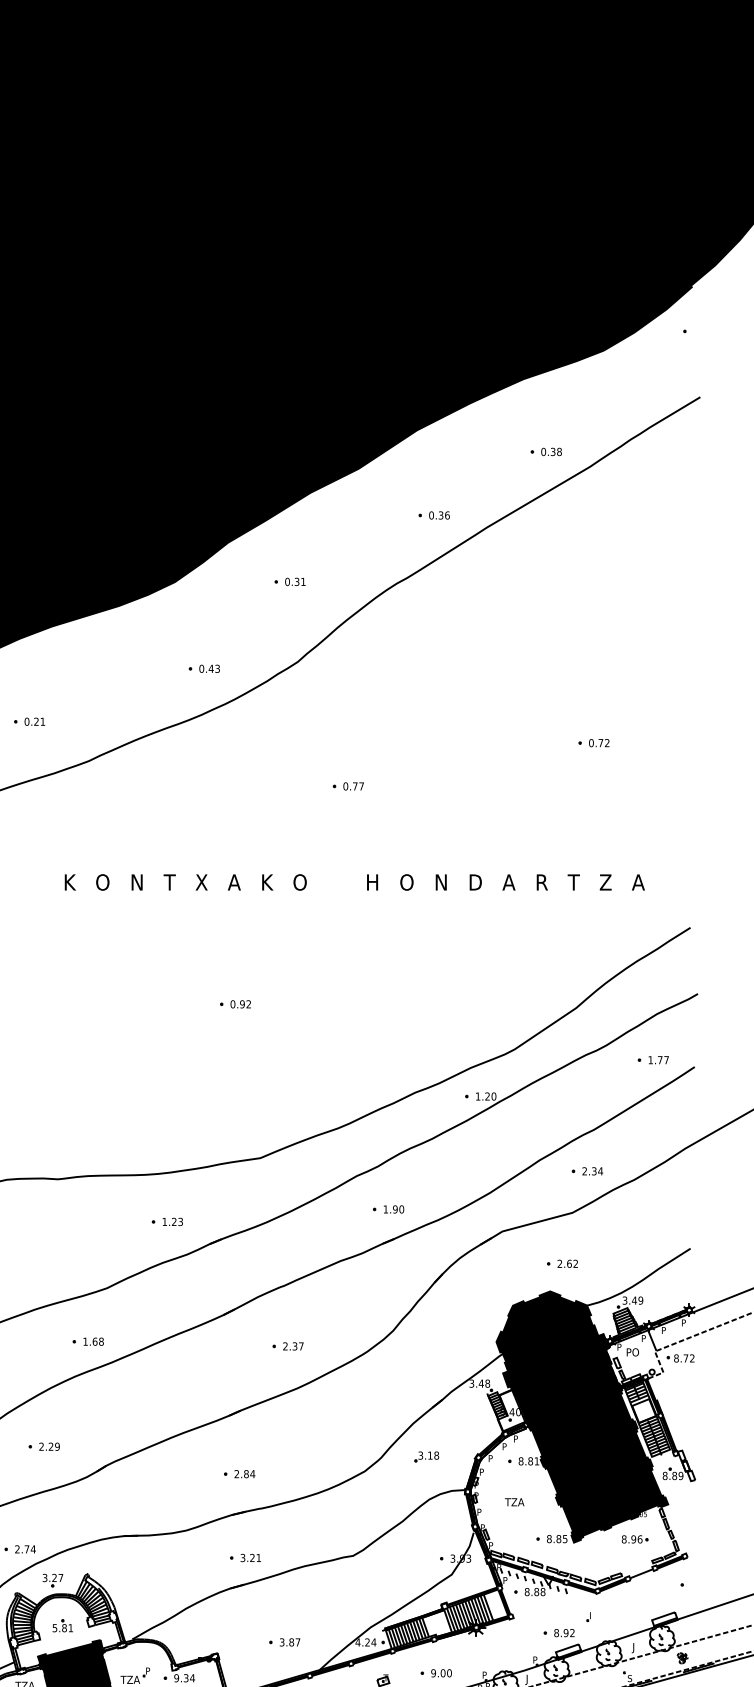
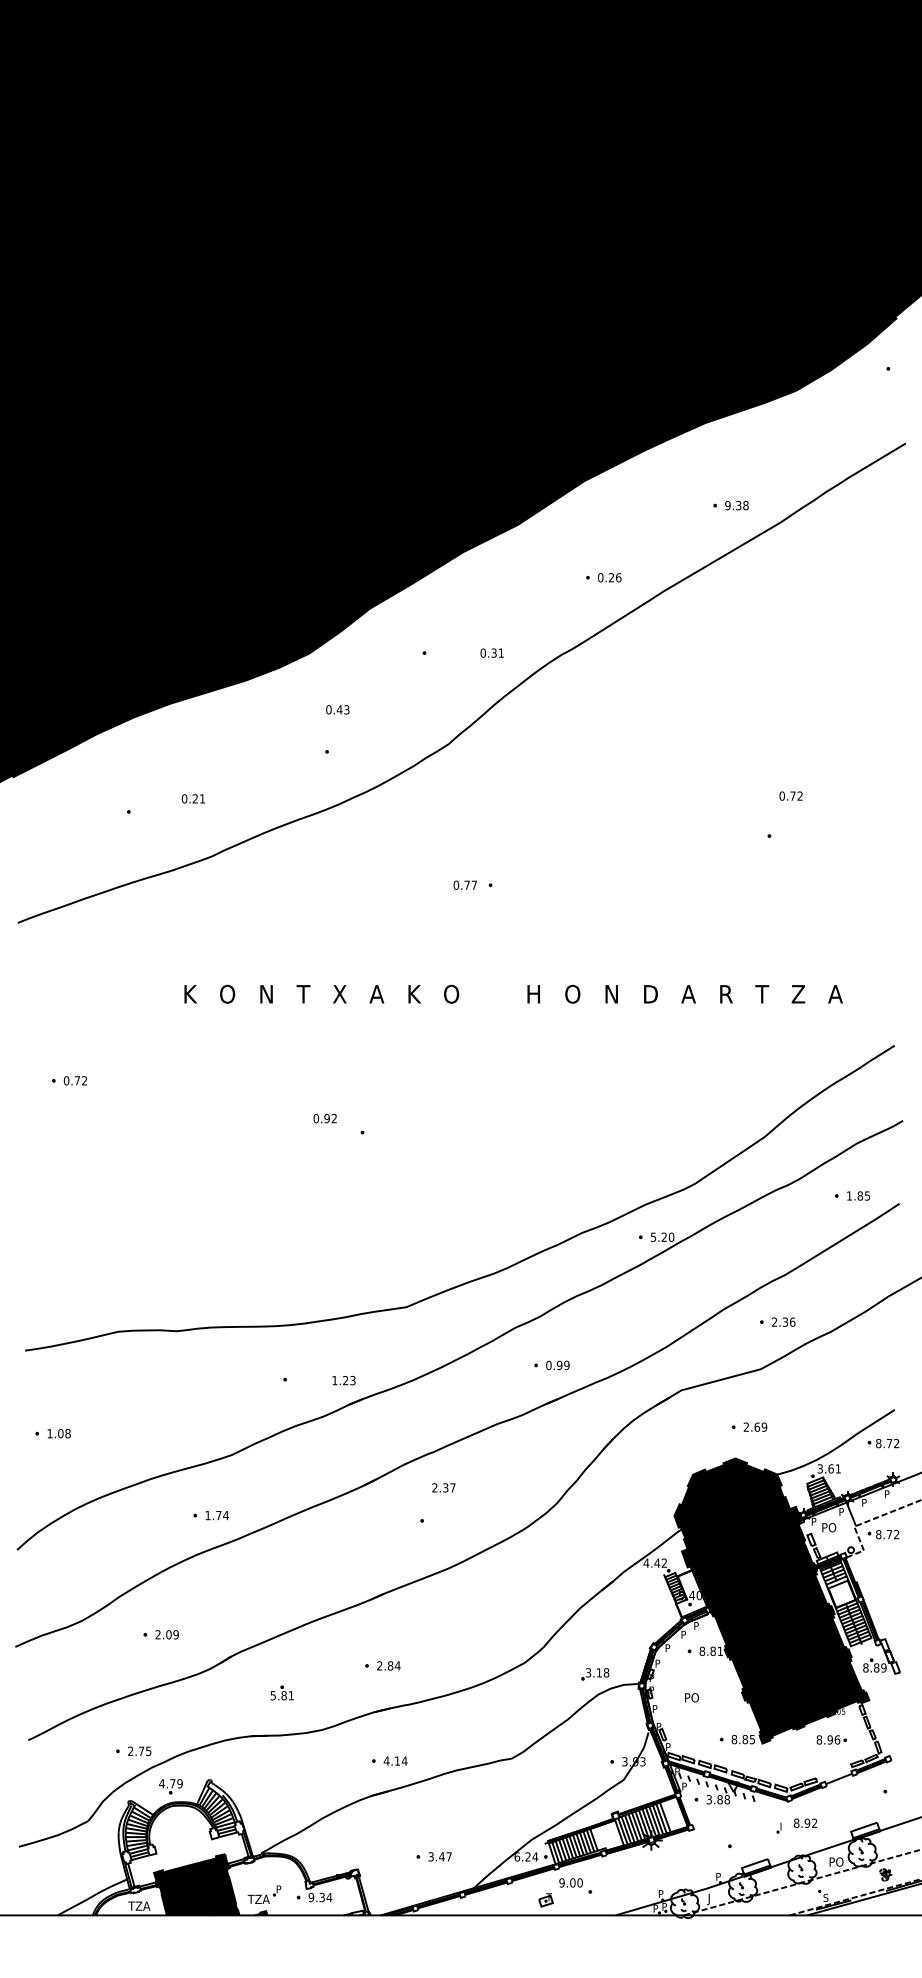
text: (543, 451) -> (727, 505), 0.38 -> 9.38
text: (441, 516) -> (611, 578), 0.36 -> 0.26
text: (294, 581) -> (491, 652), moved
text: (209, 668) -> (337, 709), moved
text: (34, 721) -> (192, 798), moved
text: (598, 742) -> (790, 795), moved
text: (352, 785) -> (464, 884), moved
text: (240, 1004) -> (324, 1118), moved
text: (663, 1059) -> (863, 1195), 1.77 -> 1.85
text: (478, 1095) -> (653, 1236), 1.20 -> 5.20
text: (600, 1170) -> (792, 1321), 2.34 -> 2.36
text: (393, 1209) -> (557, 1365), 1.90 -> 0.99
text: (172, 1221) -> (343, 1380), moved
text: (575, 1263) -> (764, 1426), 2.62 -> 2.69
part: (680, 1278) -> (883, 1443), added
text: (637, 1300) -> (834, 1468), 3.49 -> 3.61
text: (98, 1341) -> (222, 1515), 1.68 -> 1.74
text: (293, 1346) -> (443, 1487), moved
text: (479, 1383) -> (655, 1562), 3.48 -> 4.42
text: (50, 1446) -> (168, 1634), 2.29 -> 2.09
part: (426, 1457) -> (595, 1674), moved
text: (515, 1502) -> (695, 1697), TZA -> PO
text: (33, 1548) -> (148, 1750), 2.74 -> 2.75
text: (250, 1557) -> (395, 1760), 3.21 -> 4.14
text: (52, 1577) -> (170, 1783), 3.27 -> 4.79
text: (527, 1591) -> (709, 1799), 8.88 -> 3.88
part: (62, 1625) -> (281, 1692), moved
text: (564, 1632) -> (805, 1822), moved
text: (291, 1642) -> (441, 1856), 3.87 -> 3.47
text: (357, 1642) -> (516, 1856), 4.24 -> 6.24
text: (638, 1648) -> (835, 1863), J -> PO
text: (441, 1672) -> (570, 1882), moved

